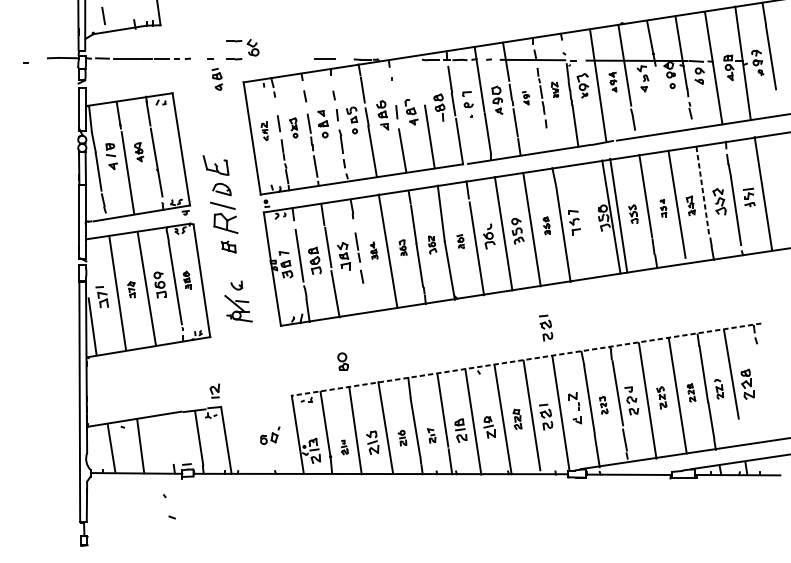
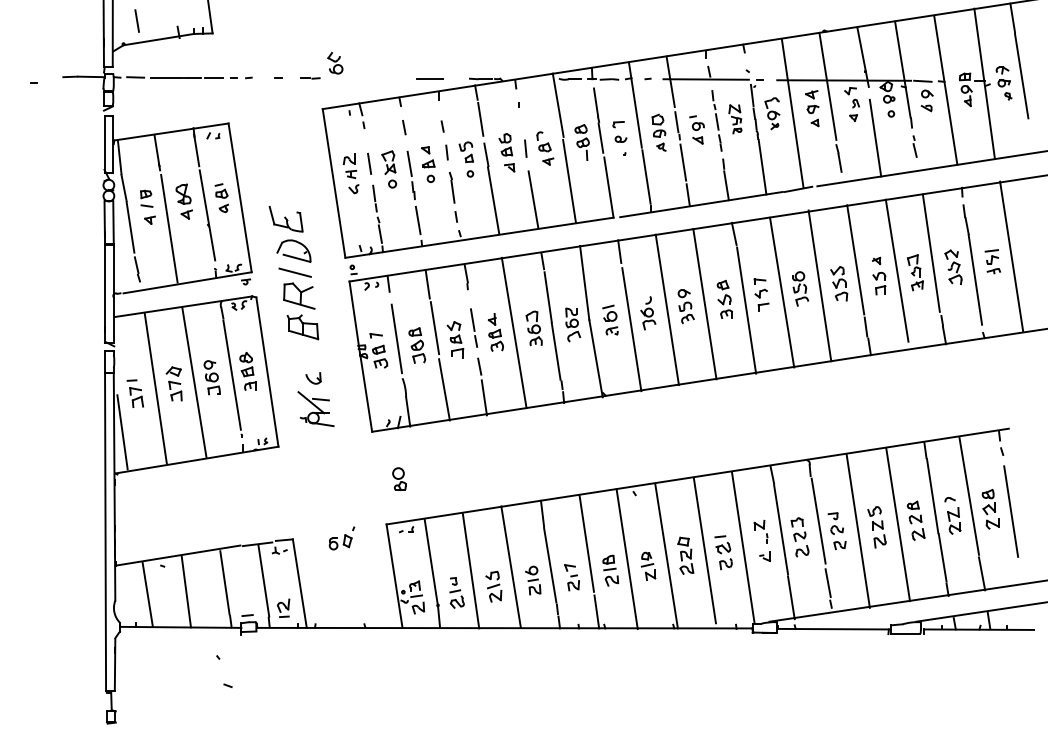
line: (234, 41) -> (310, 54), removed
part: (217, 78) -> (221, 197), moved
line: (420, 78) -> (557, 104), added
part: (613, 81) -> (812, 108), size x1.43
part: (555, 90) -> (735, 119), size x1.43
part: (525, 97) -> (696, 129), size x1.67
line: (660, 103) -> (875, 137), added
part: (293, 127) -> (388, 169), size x1.43
part: (264, 130) -> (350, 173), size x1.67
line: (548, 140) -> (726, 185), added
part: (138, 152) -> (183, 201), size x1.43
part: (221, 189) -> (293, 250), size x1.43
line: (702, 191) -> (931, 253), dashed -> solid
part: (690, 205) -> (915, 272), size x1.43
part: (663, 207) -> (879, 275), size x1.67
part: (633, 213) -> (839, 283), size x1.43
line: (611, 216) -> (782, 292), moved
part: (546, 225) -> (724, 298), size x1.67
part: (460, 241) -> (610, 319), size x1.67
part: (432, 244) -> (573, 324), size x1.43
part: (228, 247) -> (302, 327), size x1.67
part: (402, 247) -> (533, 328), size x1.67
part: (373, 250) -> (495, 332), size x1.67
part: (186, 279) -> (247, 370), size x1.67
part: (131, 289) -> (173, 383), size x1.67
line: (364, 299) -> (483, 397), added
part: (546, 327) -> (723, 434), removed
line: (526, 359) -> (697, 476), dashed -> solid
part: (343, 361) -> (399, 478), moved
line: (763, 385) -> (1011, 511), added
part: (718, 389) -> (952, 515), size x1.43
part: (214, 390) -> (283, 607), moved
part: (691, 392) -> (916, 520), size x1.67
part: (661, 398) -> (876, 527), size x1.43
part: (603, 405) -> (799, 537), size x1.67
part: (517, 419) -> (685, 555), size x1.43
line: (740, 432) -> (981, 573), added
part: (269, 435) -> (341, 538), moved
part: (431, 435) -> (571, 577), size x1.43
part: (402, 438) -> (533, 580), size x1.43
line: (169, 439) -> (224, 582), added
part: (344, 447) -> (456, 592), size x1.67

